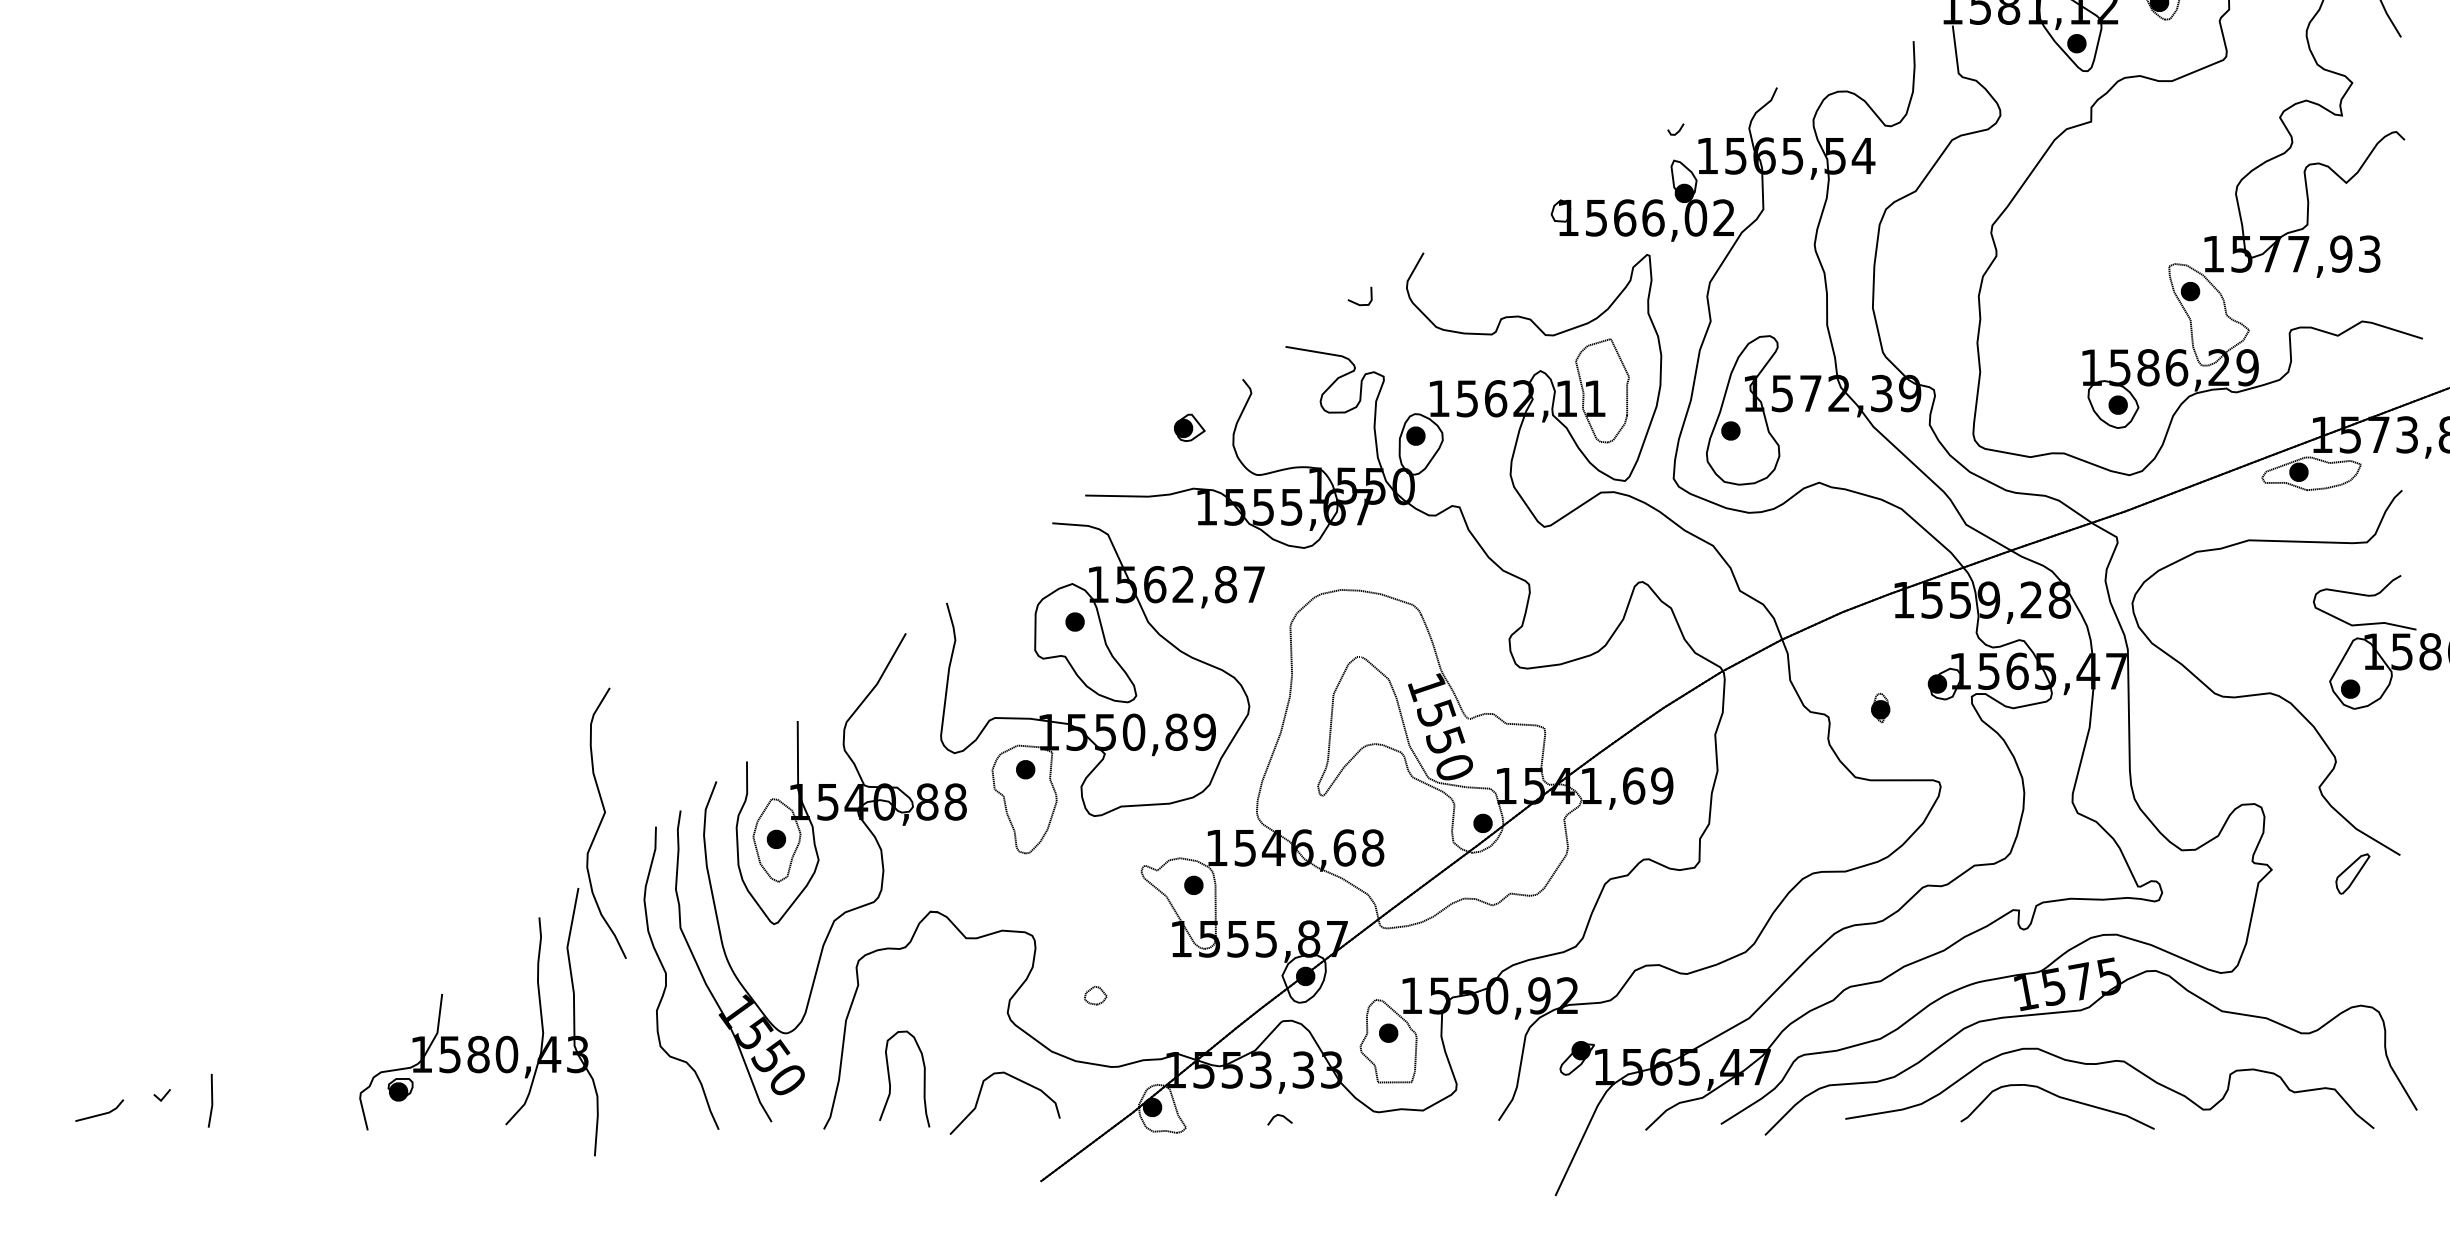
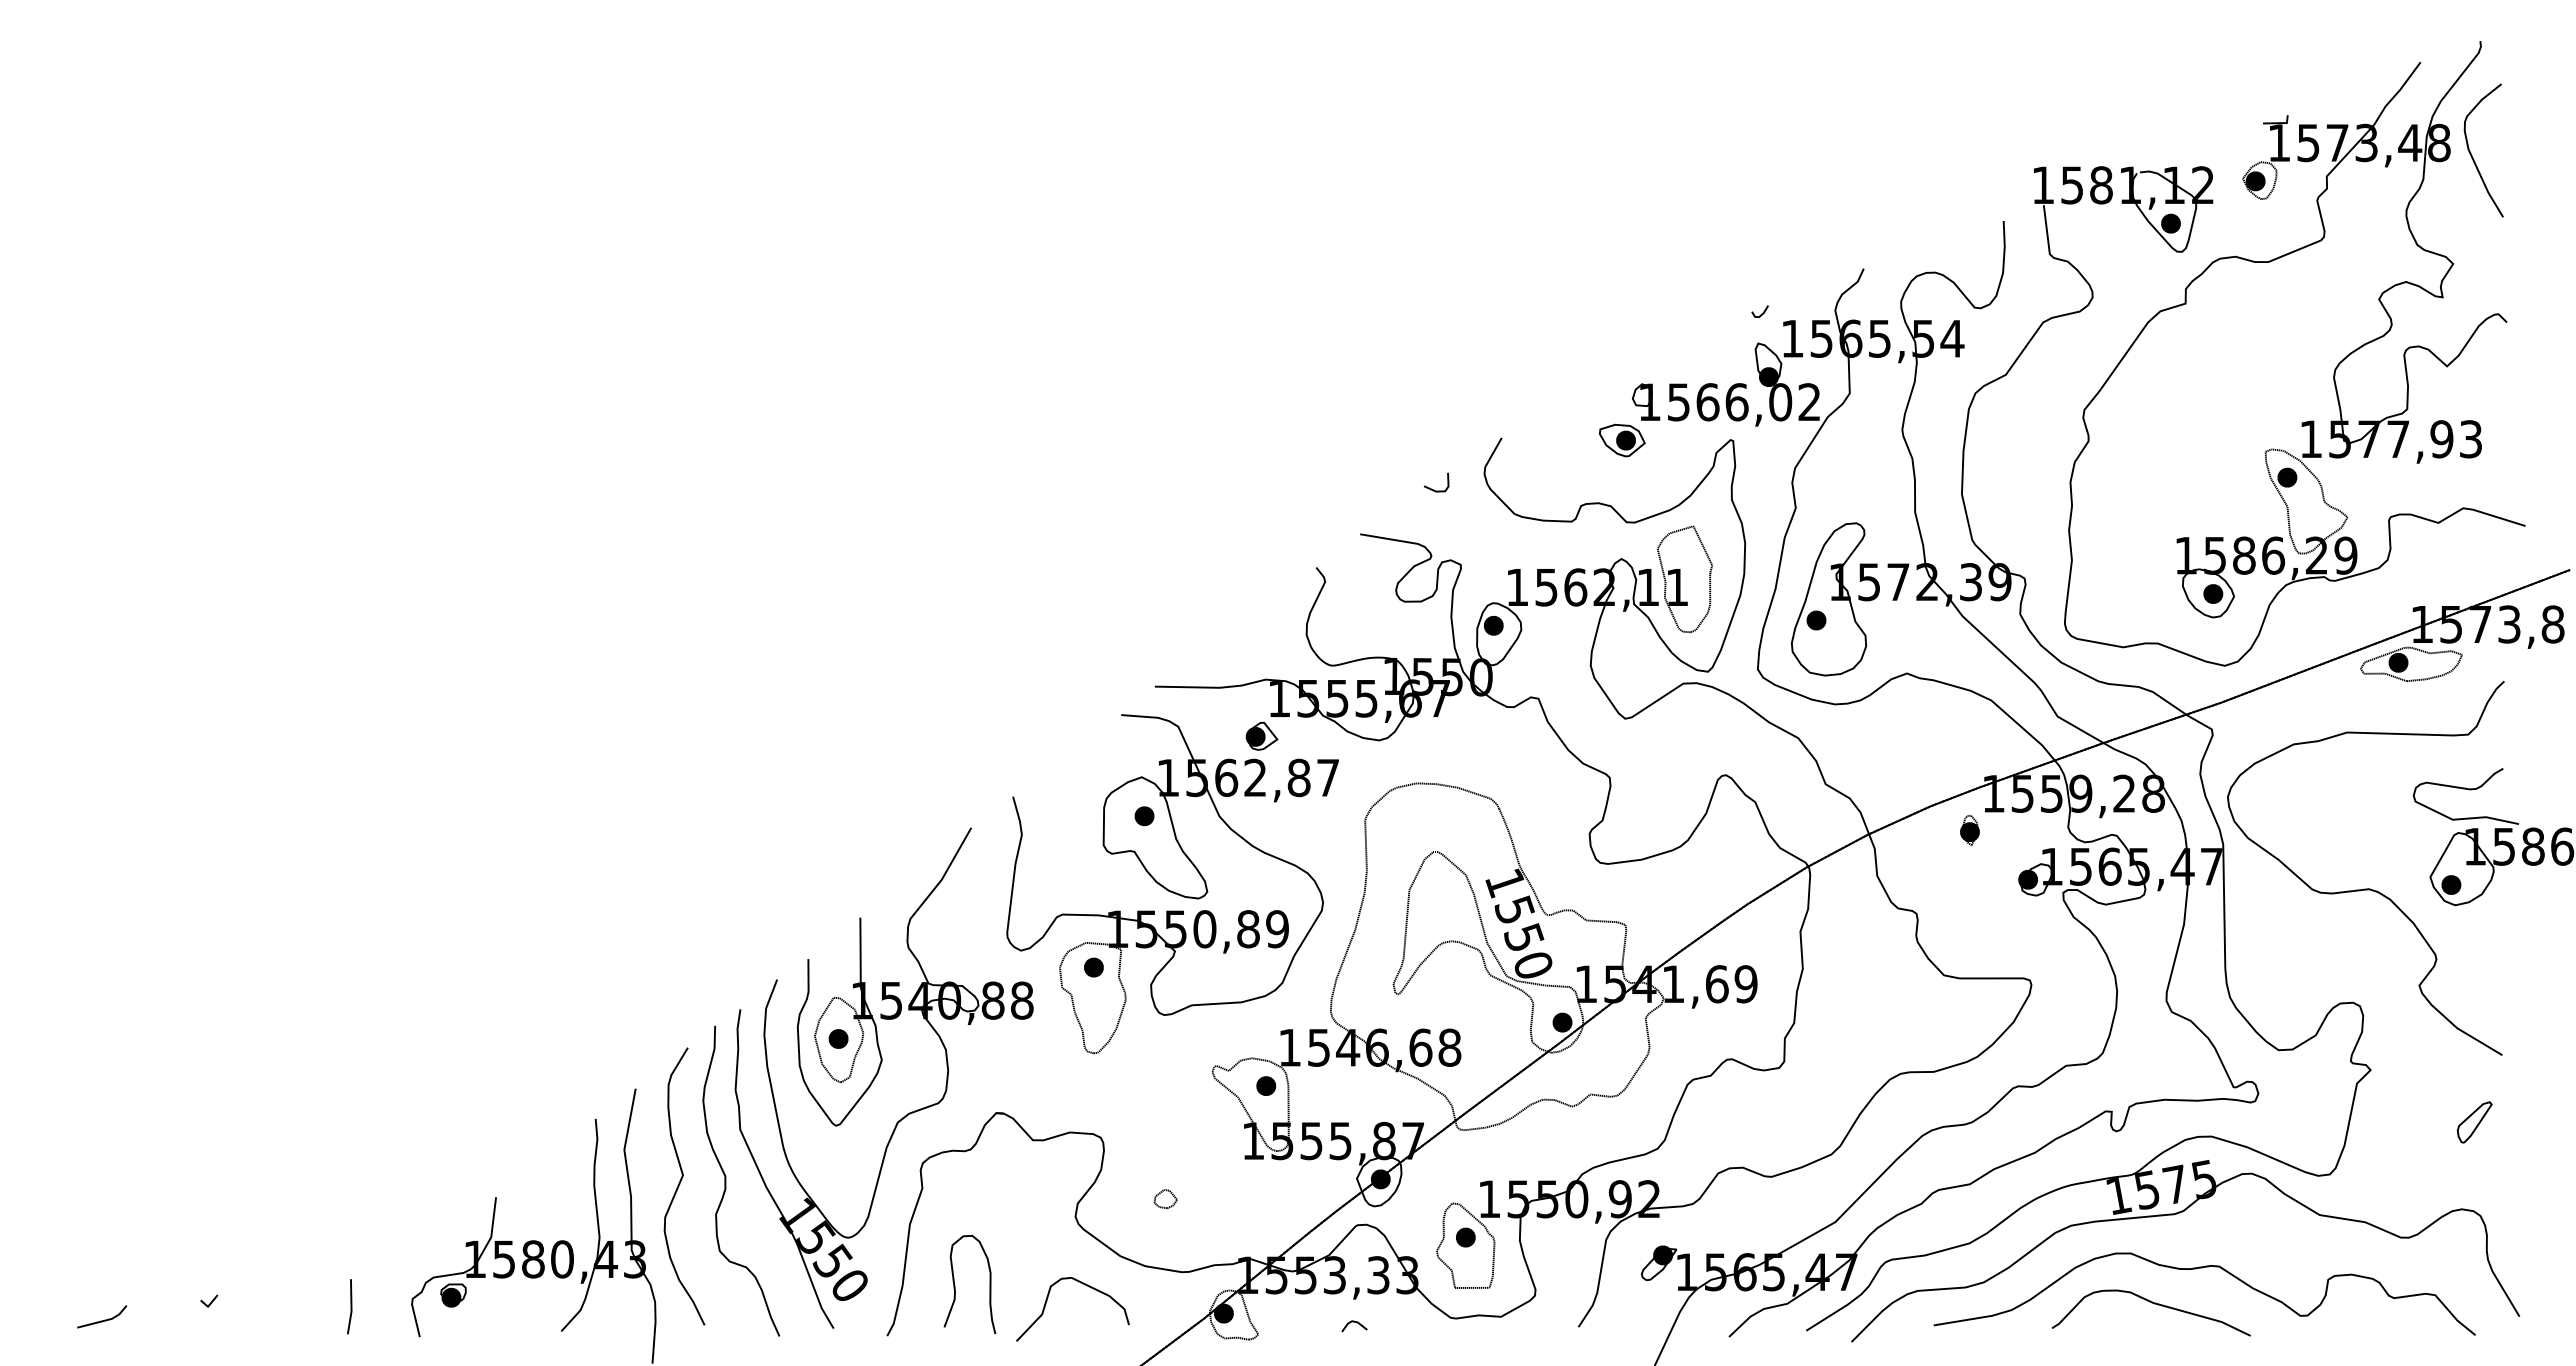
part: (1541, 255) -> (1622, 440), added
part: (1189, 428) -> (1261, 736), moved
part: (1880, 708) -> (1969, 830), moved
curve: (602, 821) -> (680, 1184), moved
part: (2352, 874) -> (2474, 1122), moved
line: (211, 1100) -> (350, 1306), moved
line: (101, 1113) -> (104, 1319), moved

